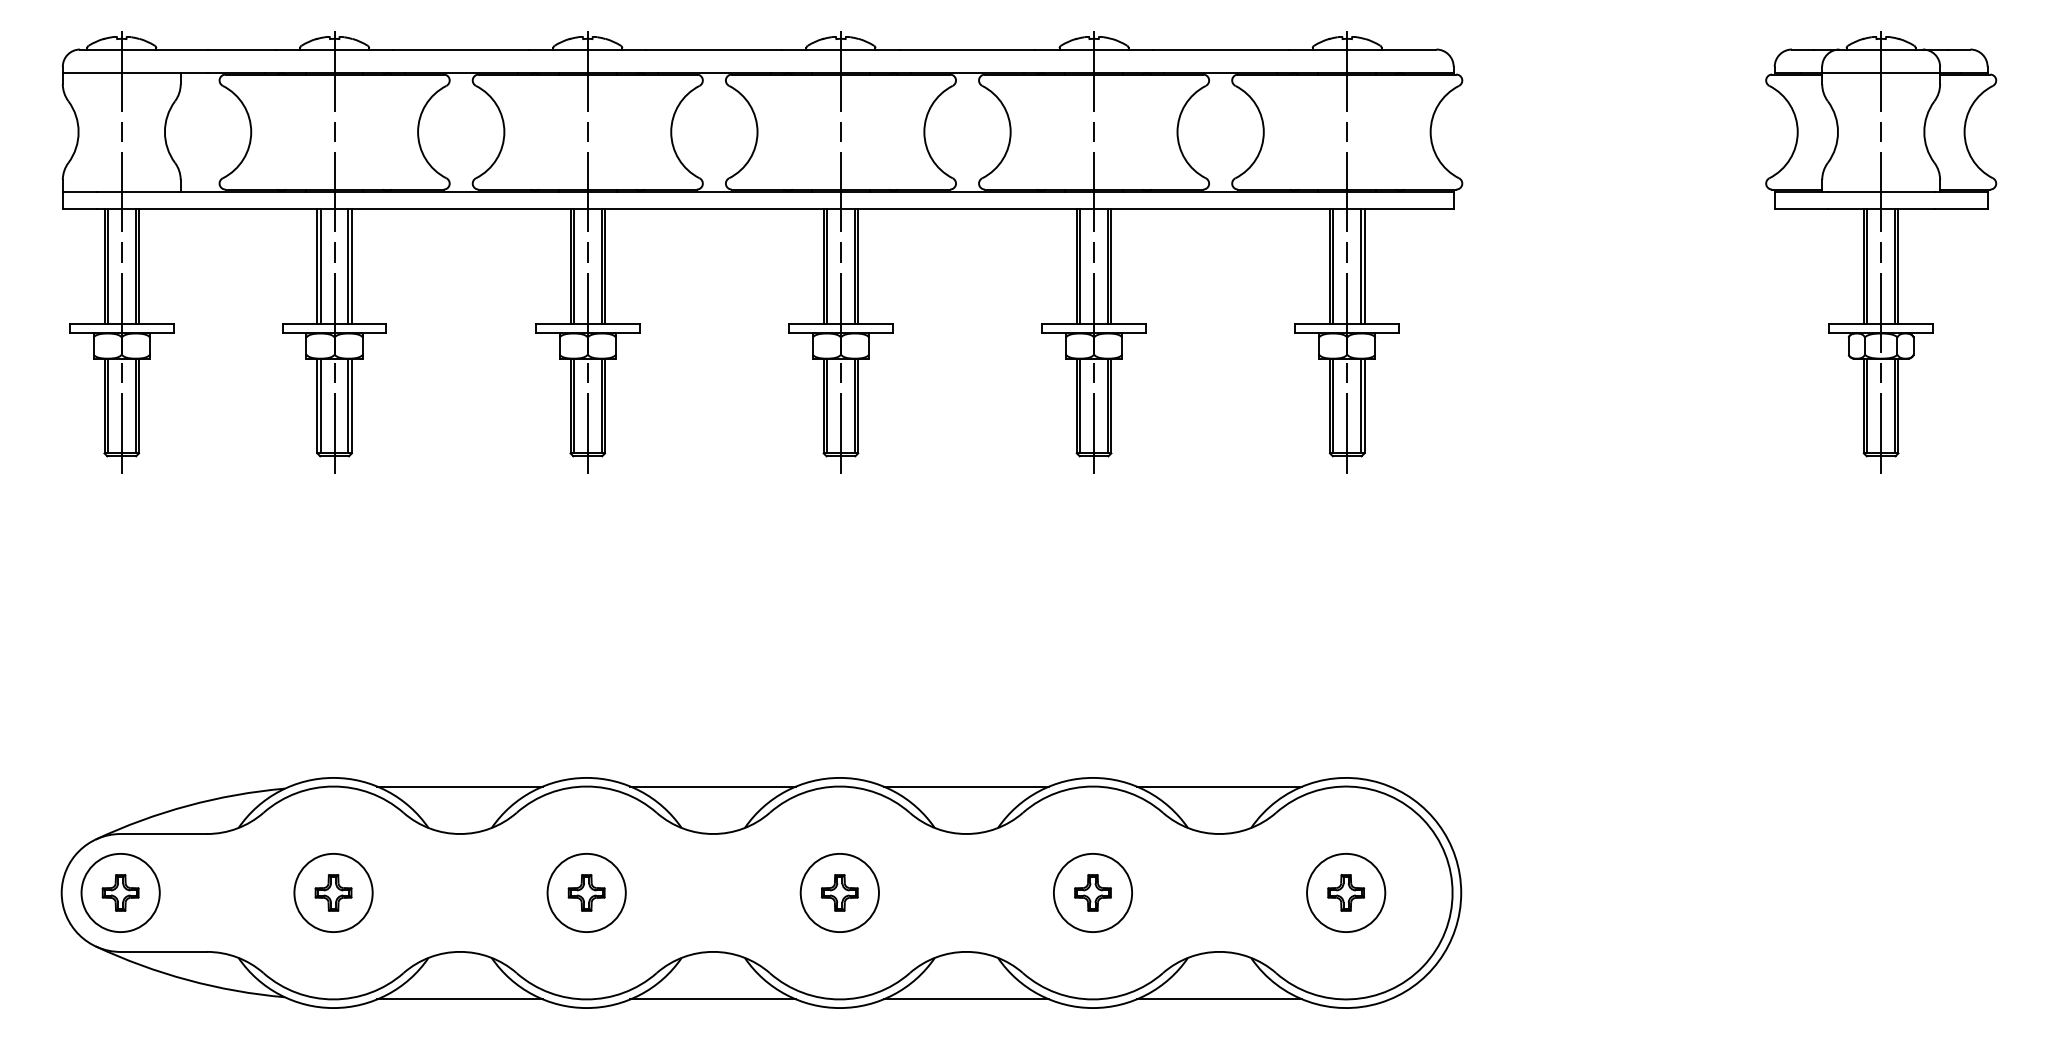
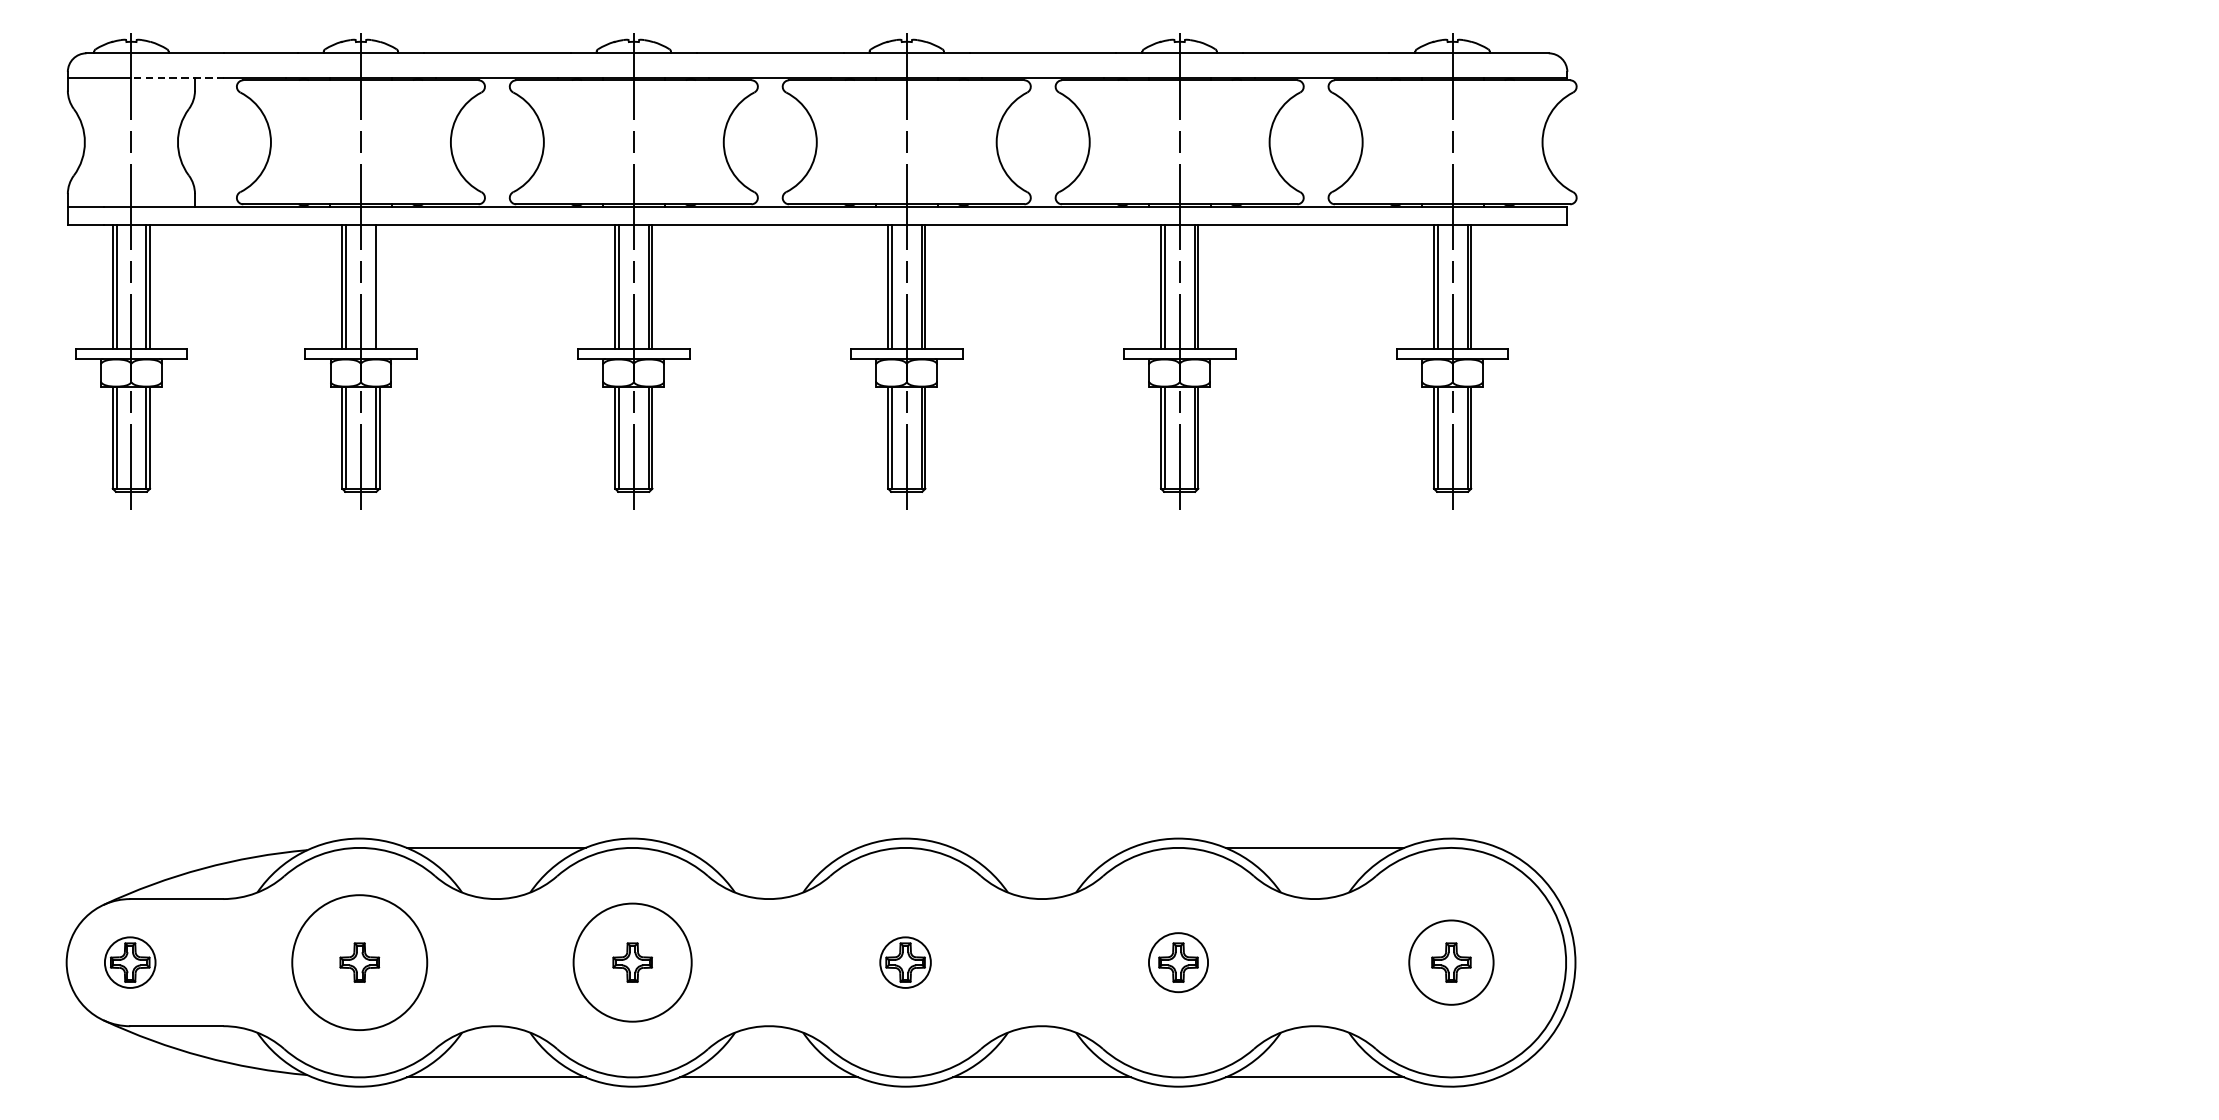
line: (164, 72) -> (177, 78), solid -> dashed
part: (1881, 252) -> (2028, 272), removed
line: (351, 265) -> (379, 286), removed
line: (713, 786) -> (769, 847), removed
line: (966, 786) -> (1042, 847), removed
circle: (120, 892) -> (130, 962), size x0.6
circle: (333, 892) -> (359, 962), size x1.6
circle: (586, 892) -> (632, 962), size x1.4
circle: (839, 892) -> (905, 962), size x0.6
circle: (1092, 892) -> (1177, 962), size x0.7

